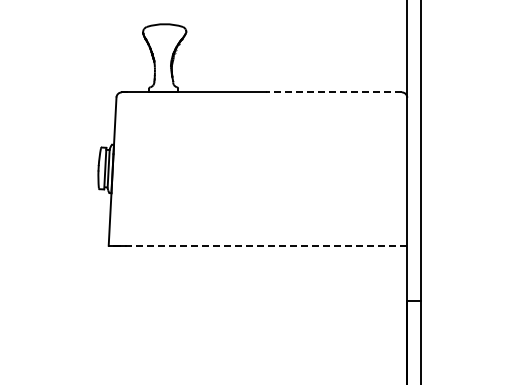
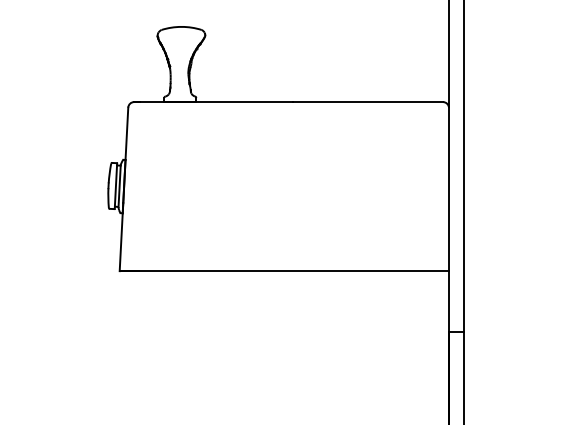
line: (333, 92) -> (367, 102), dashed -> solid
line: (257, 245) -> (283, 270), dashed -> solid

